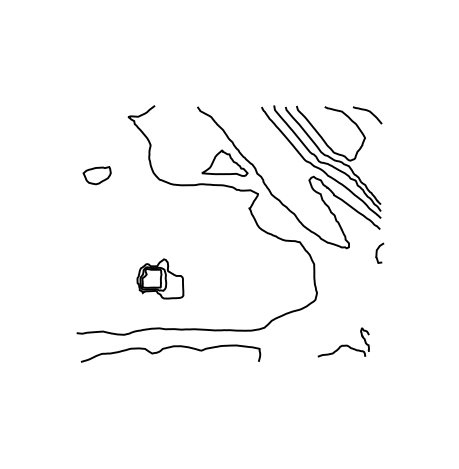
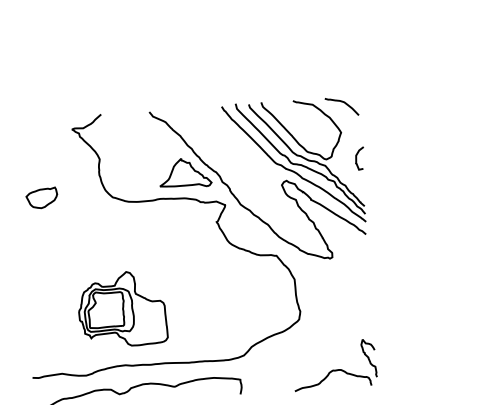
curve: (377, 252) -> (357, 158), moved
part: (160, 278) -> (122, 308), size x1.67
part: (343, 342) -> (334, 365), size x1.43

